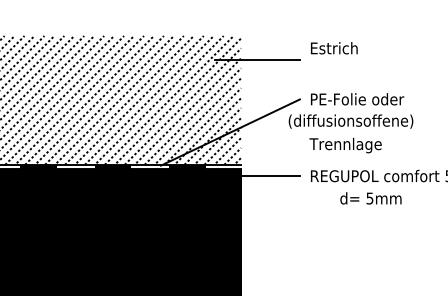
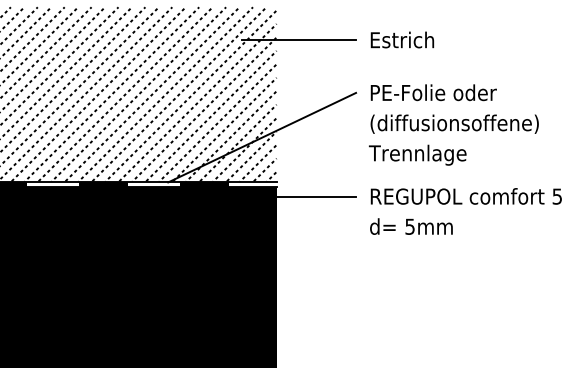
text: (334, 48) -> (402, 40), moved
text: (350, 121) -> (454, 124), moved
text: (370, 198) -> (410, 226), moved

